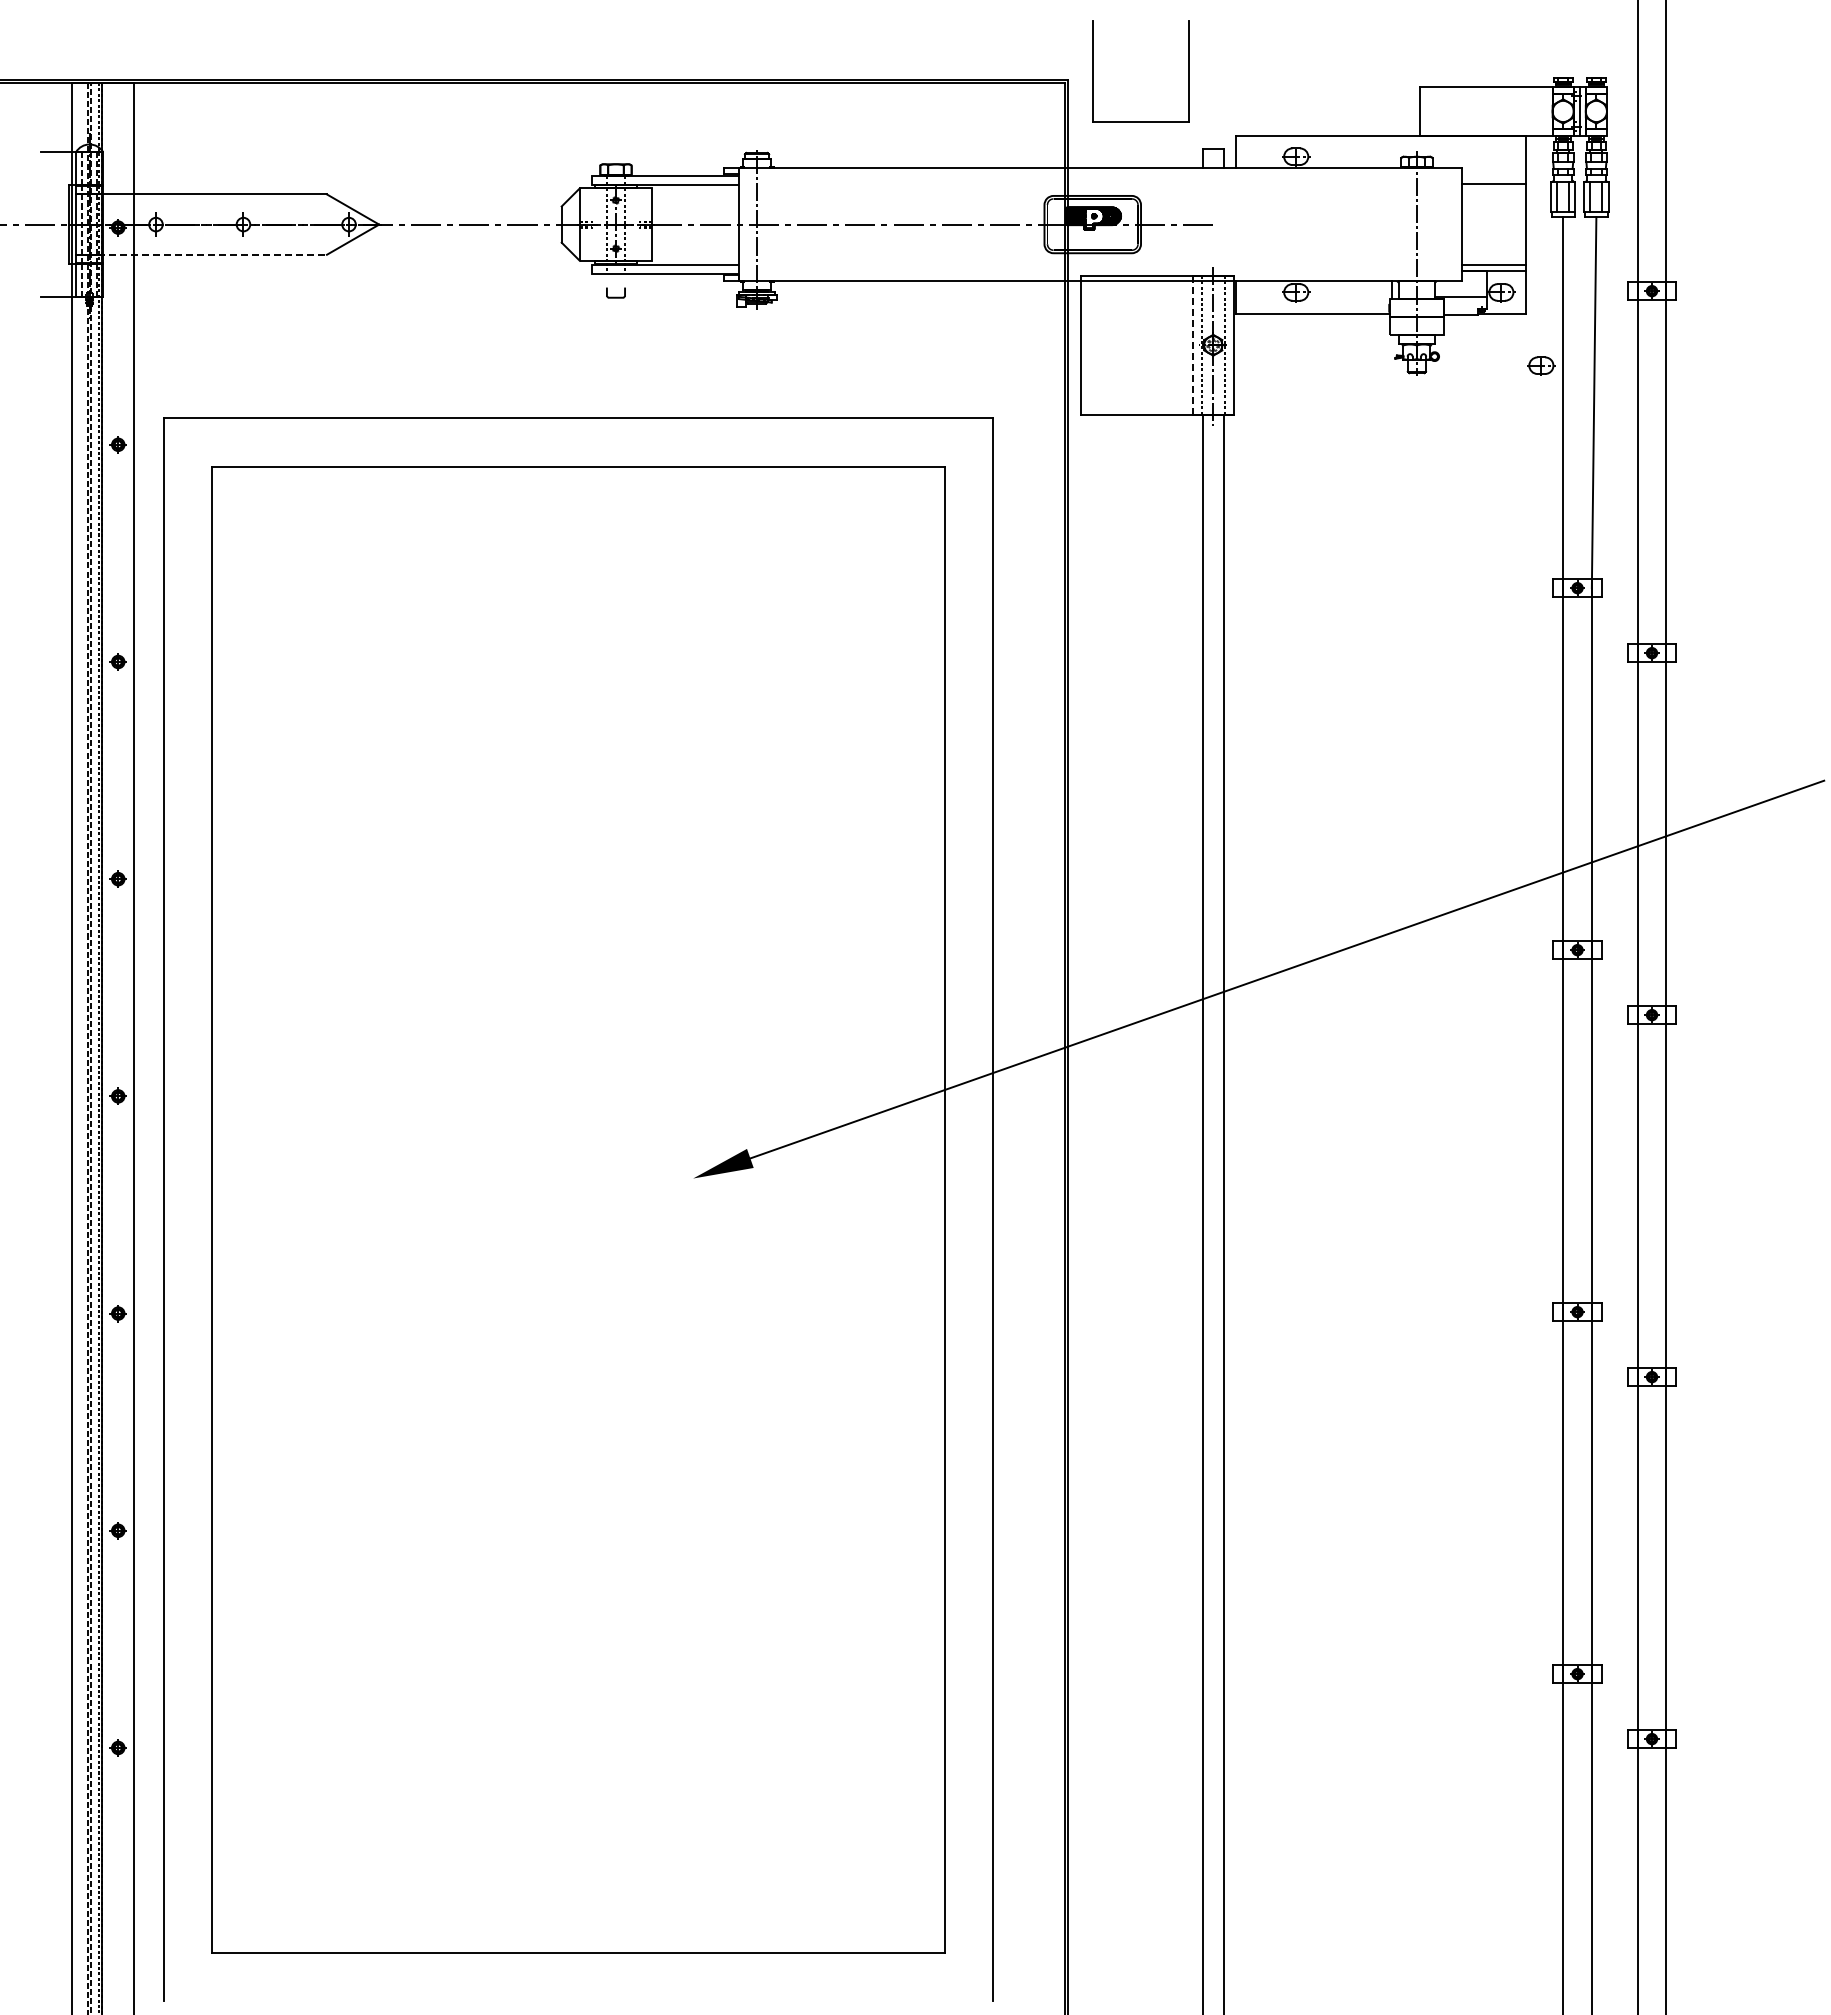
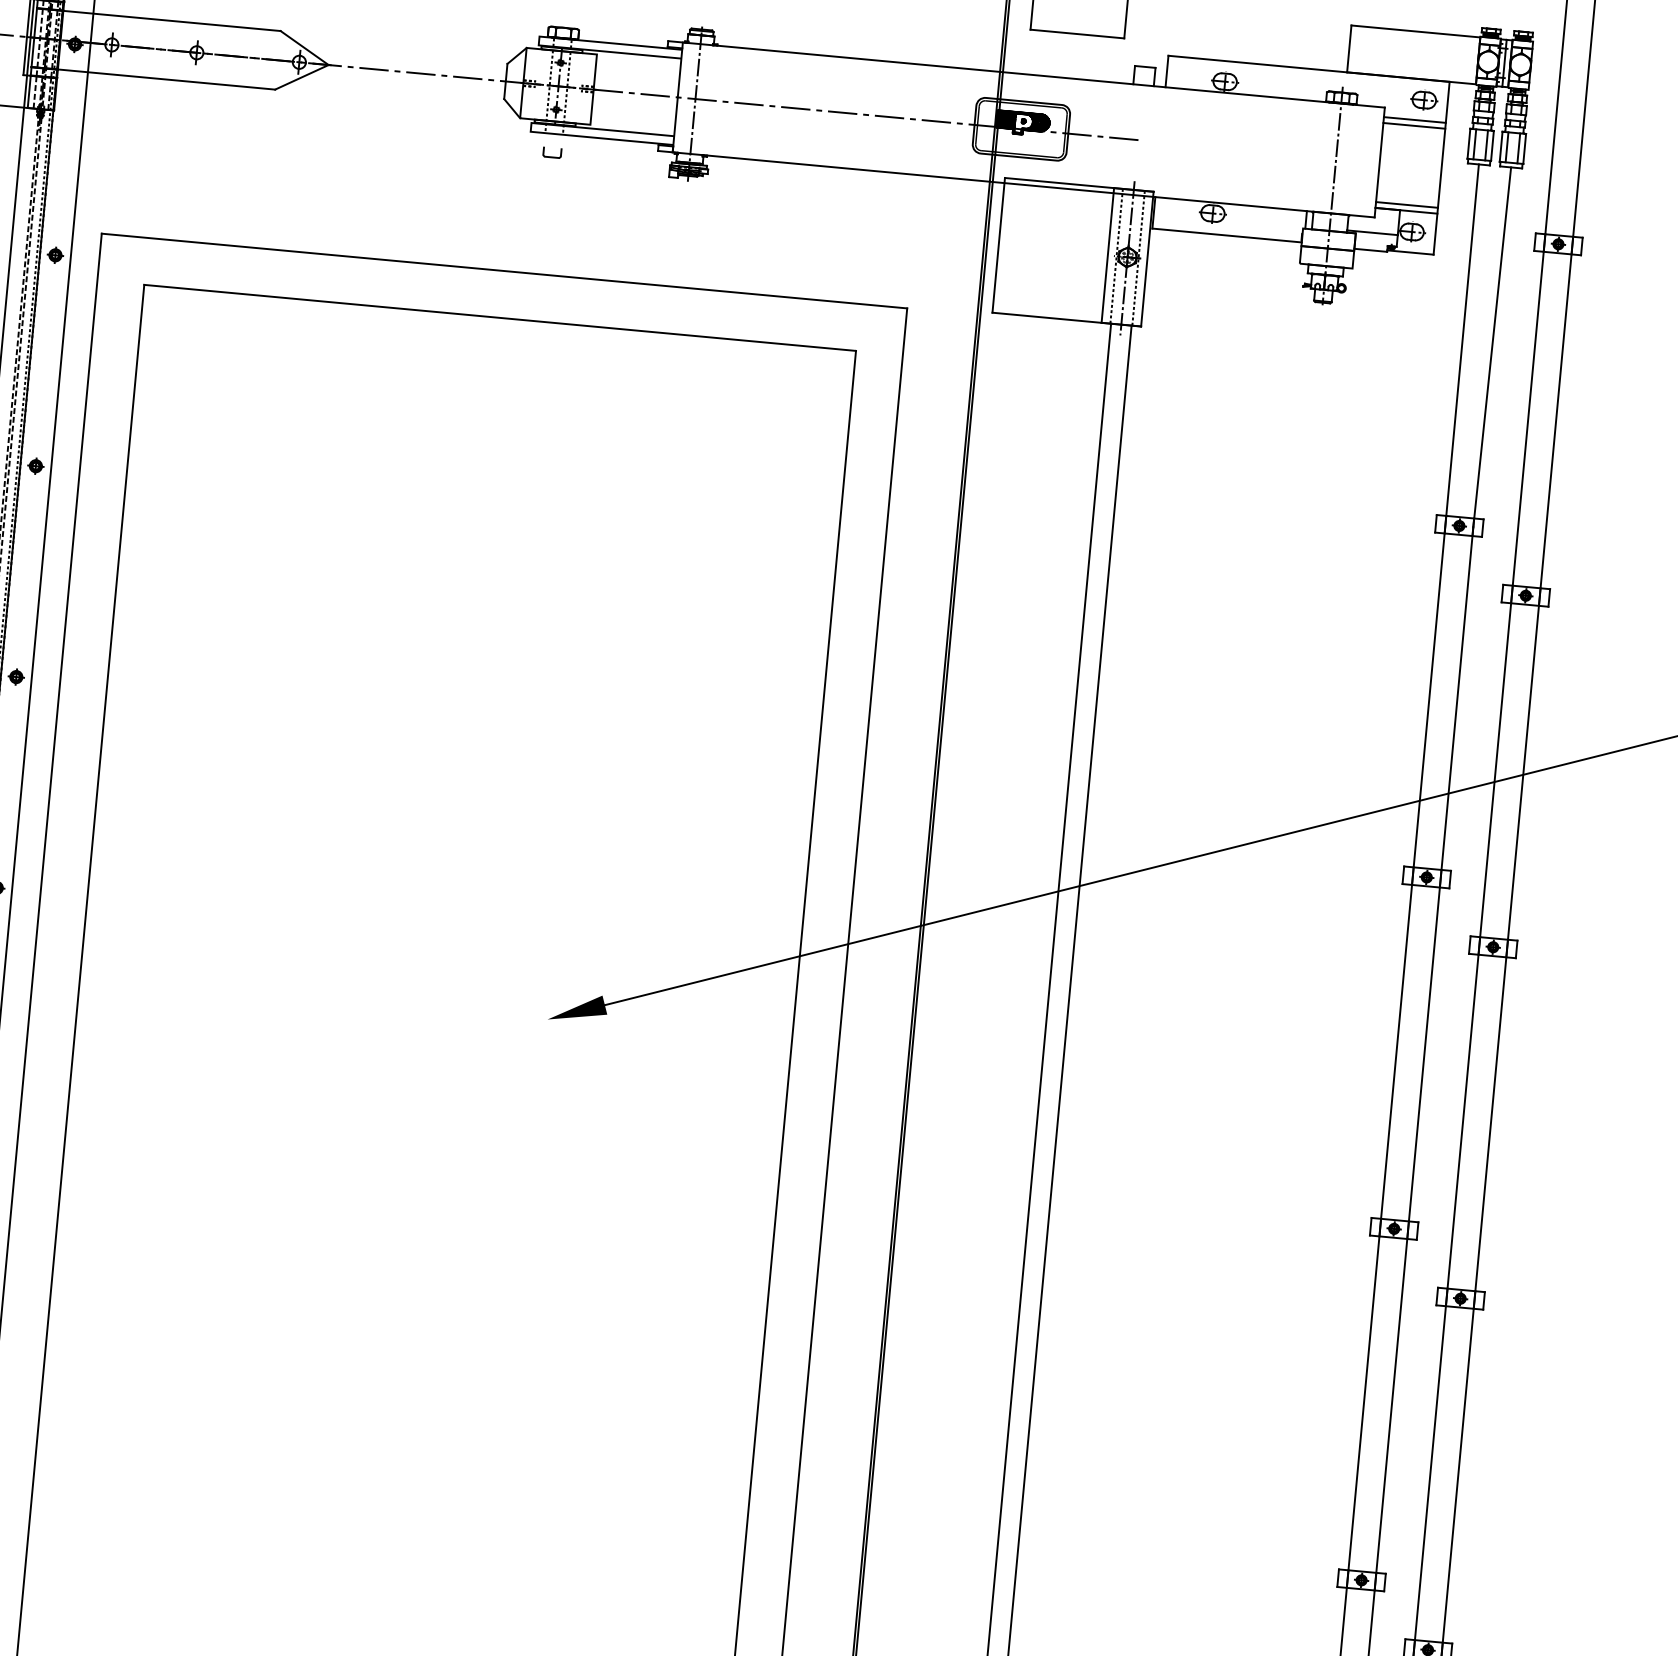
line: (1493, 177) -> (1414, 119), added
line: (202, 254) -> (154, 78), dashed -> solid
line: (1192, 345) -> (1107, 255), dashed -> solid
part: (1541, 365) -> (1424, 99), moved

